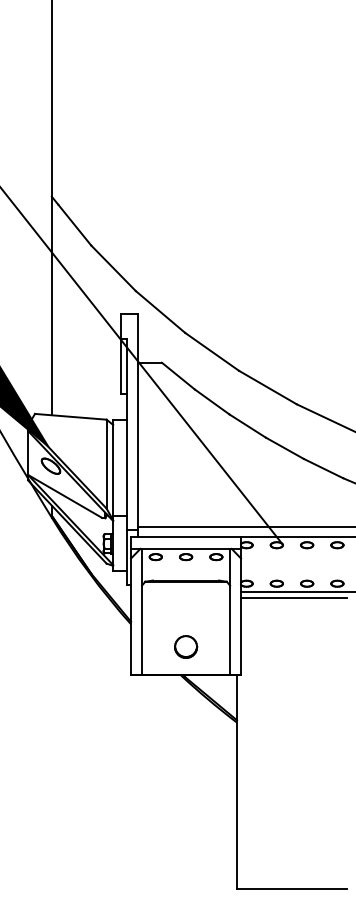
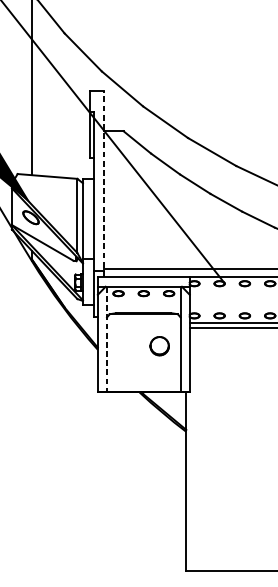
line: (137, 425) -> (103, 183), solid -> dashed
line: (142, 611) -> (107, 339), solid -> dashed
part: (186, 646) -> (160, 345), moved

